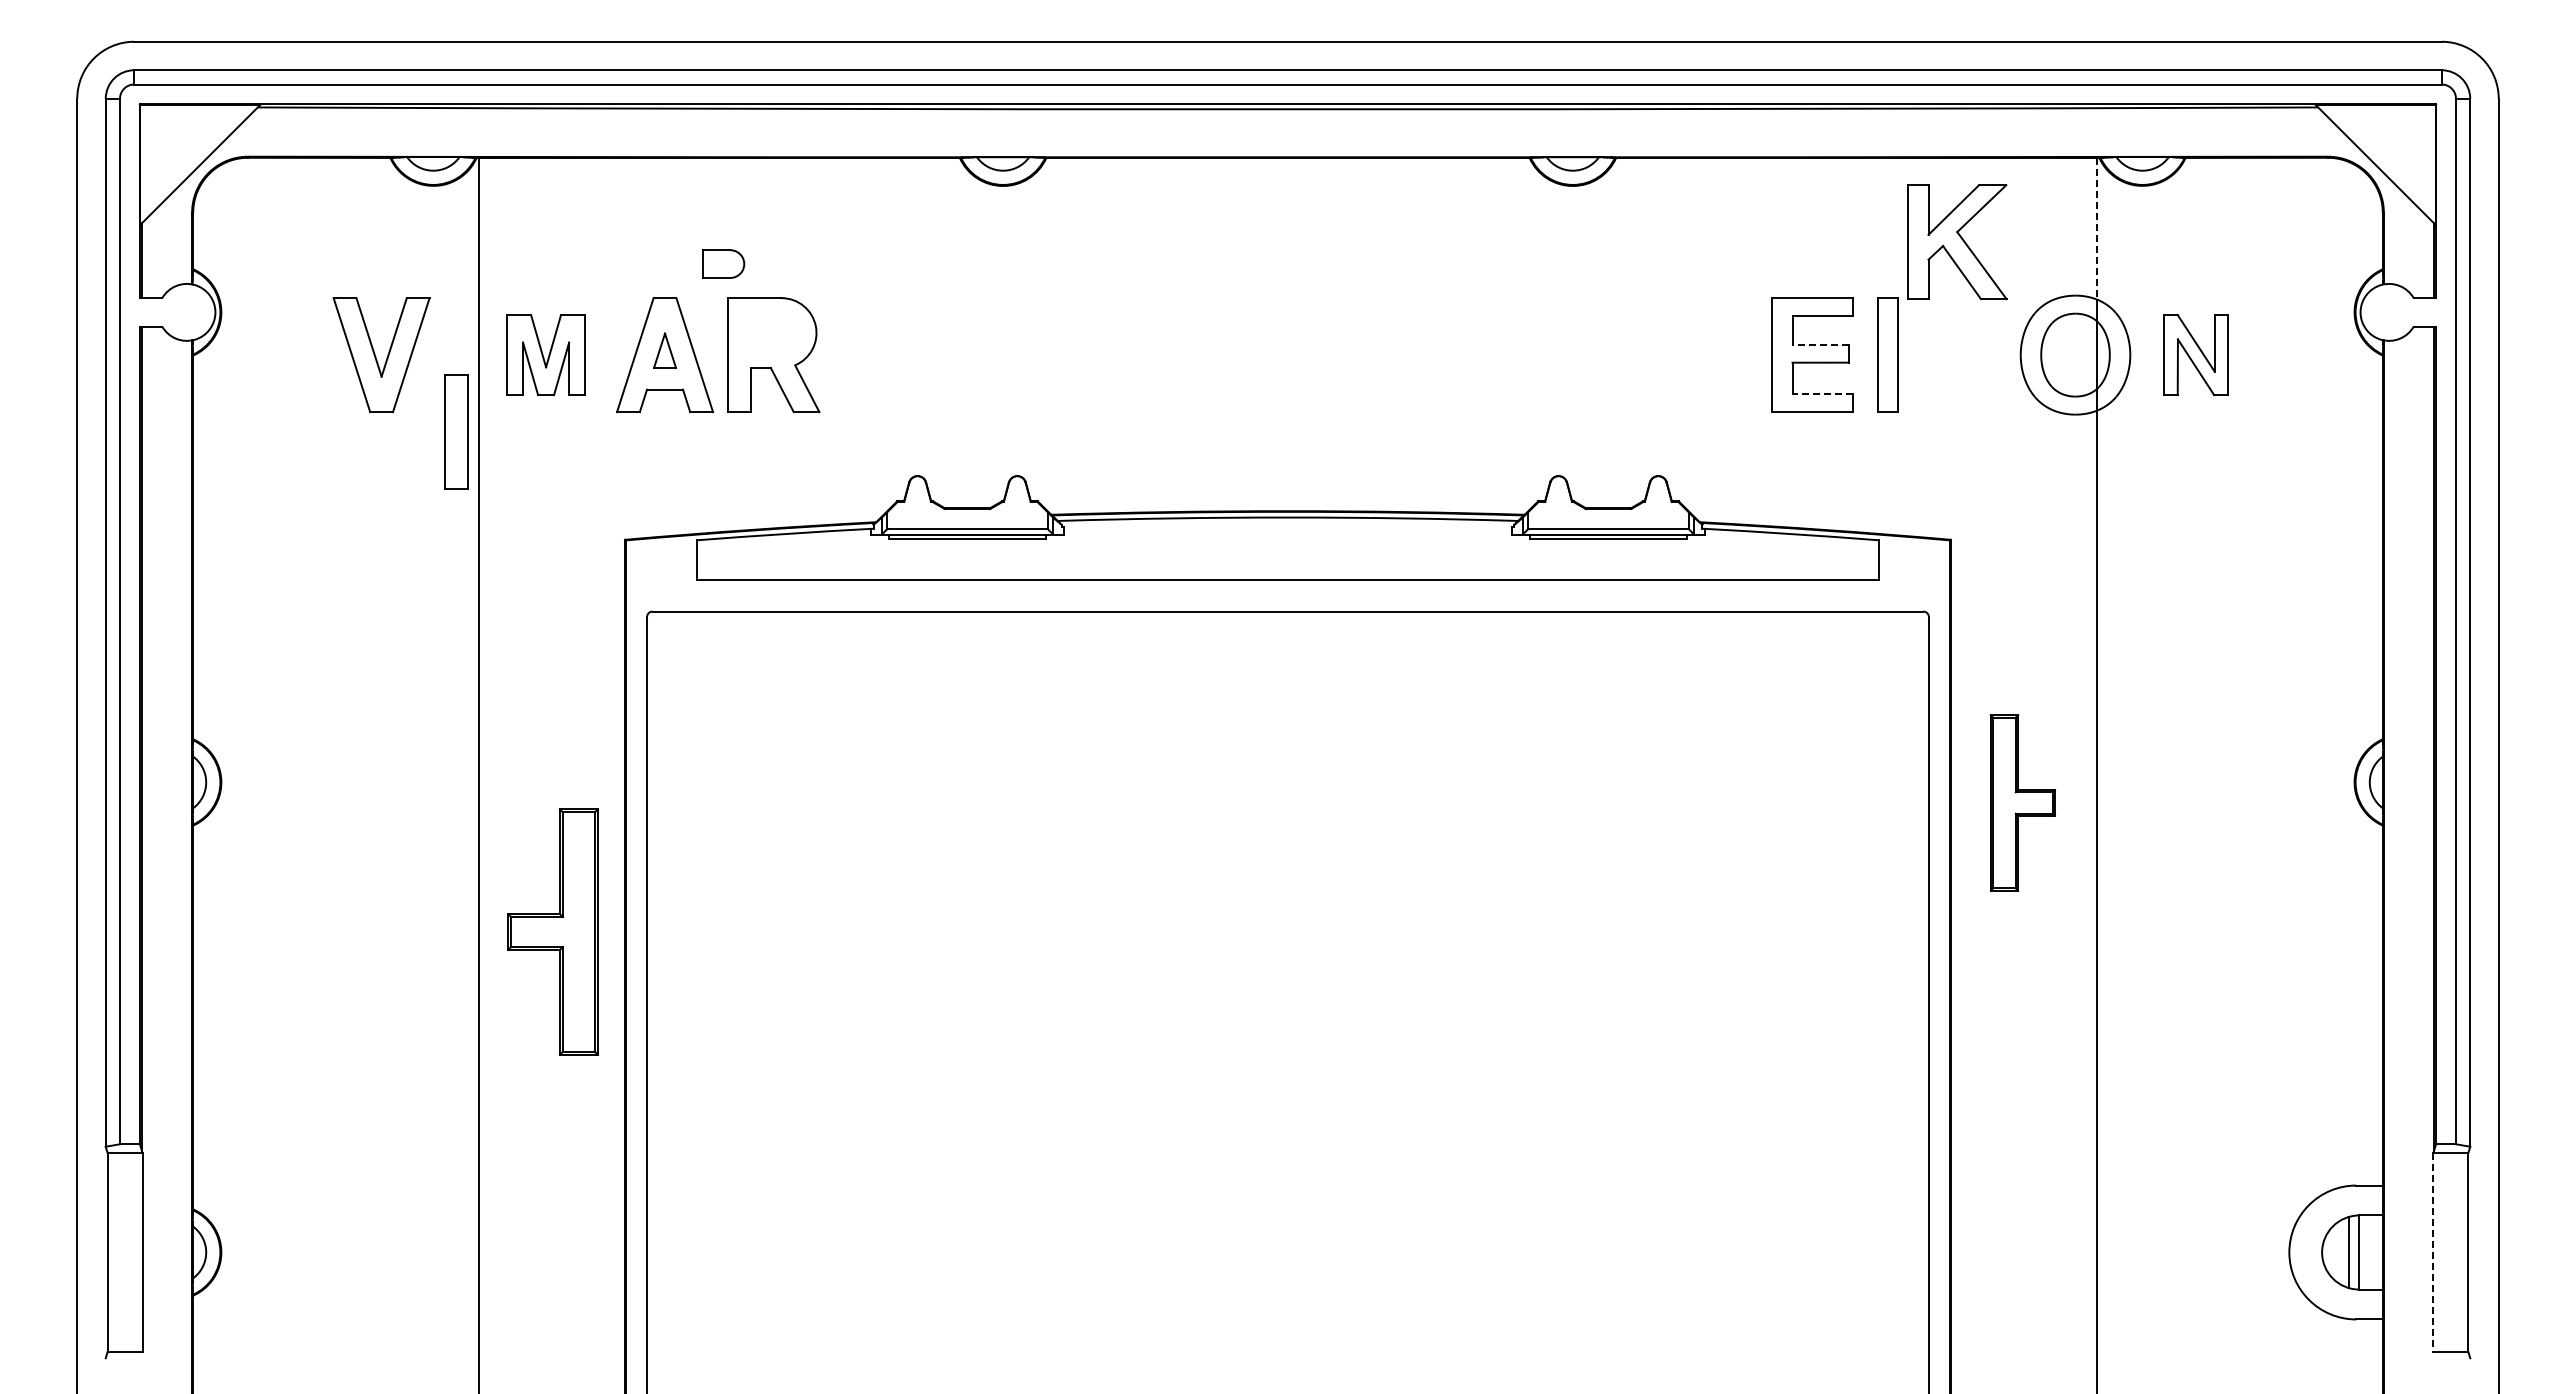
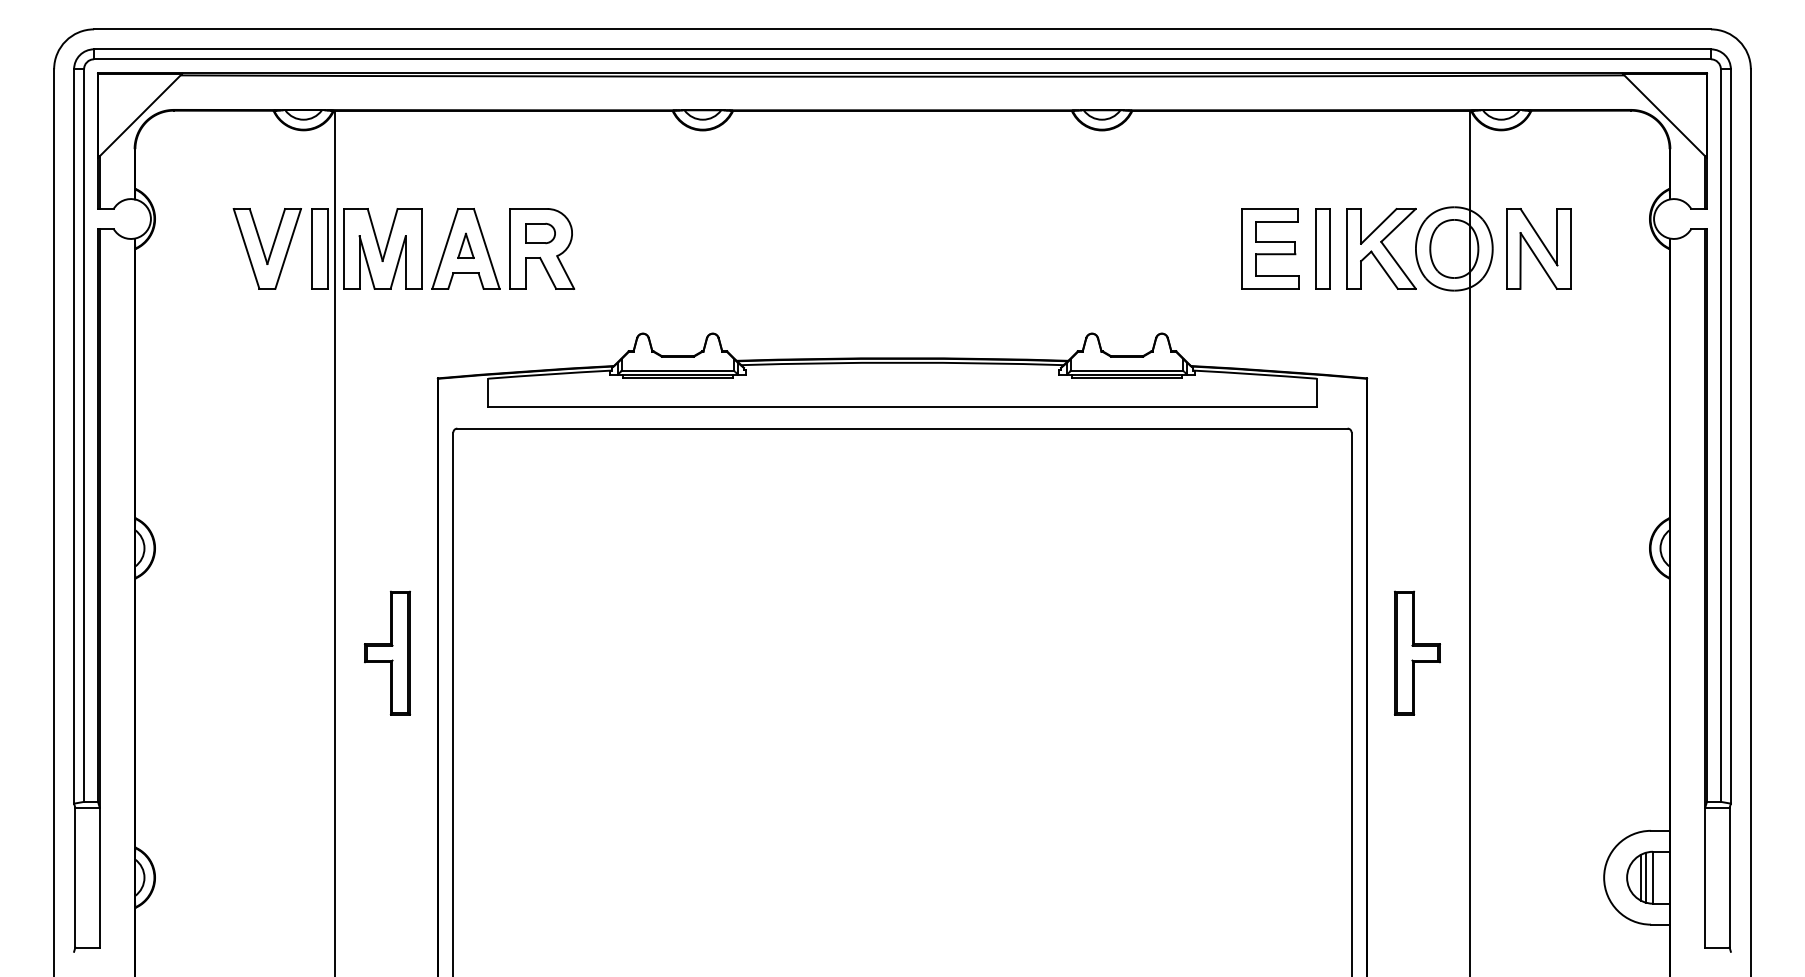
line: (2097, 228) -> (1469, 160), dashed -> solid
part: (1957, 242) -> (1381, 249), moved
part: (723, 263) -> (540, 233), moved
line: (1820, 344) -> (1275, 241), dashed -> solid
part: (545, 355) -> (382, 249), size x1.43
part: (2195, 355) -> (1538, 249), size x1.43
line: (1822, 394) -> (1277, 276), dashed -> solid
part: (456, 431) -> (319, 248), moved
part: (2022, 802) -> (1417, 652), moved
part: (552, 931) -> (387, 652), size x0.71
line: (2342, 1252) -> (1641, 877), added
line: (2433, 1252) -> (1705, 877), dashed -> solid

